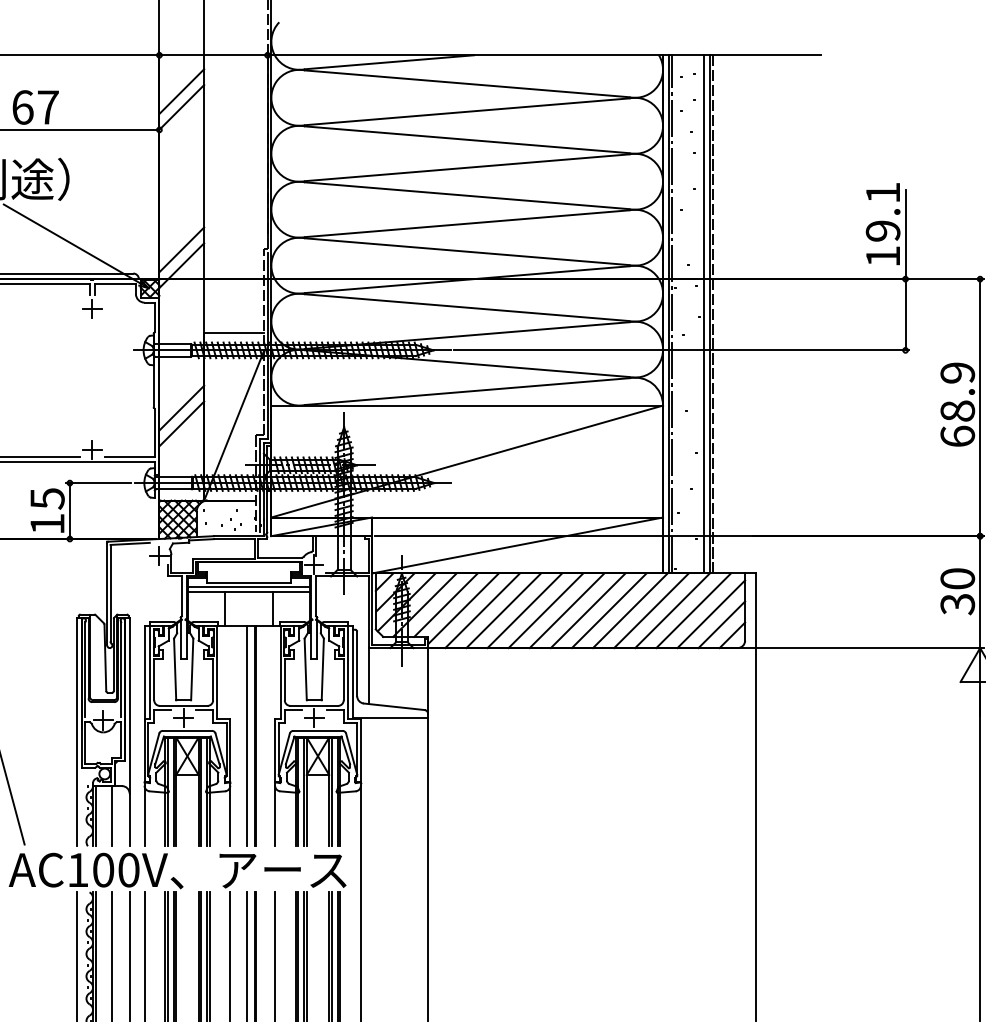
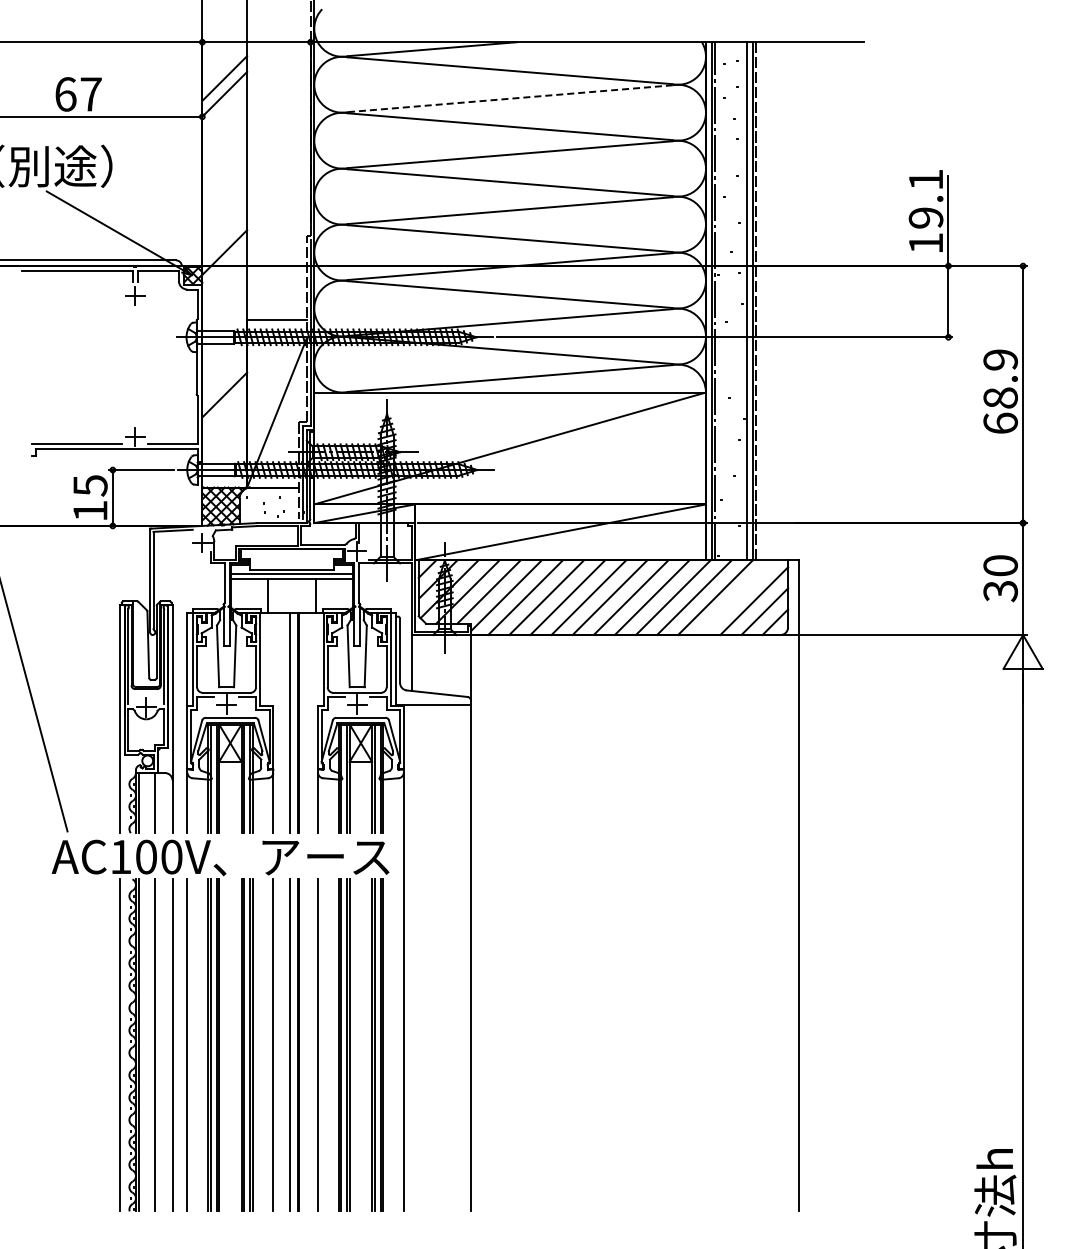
line: (467, 111) -> (510, 98), solid -> dashed
line: (181, 249) -> (224, 236), removed
line: (181, 423) -> (224, 410), removed
line: (693, 610) -> (736, 597), removed

